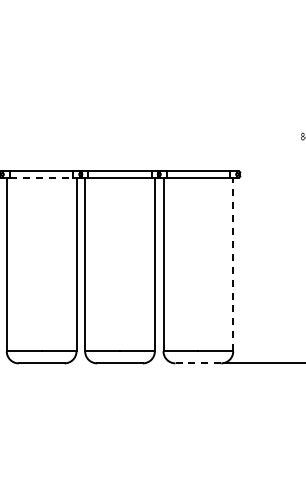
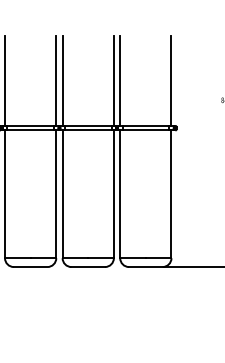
line: (6, 109) -> (4, 80), added
line: (76, 109) -> (56, 80), added
line: (85, 109) -> (62, 80), added
line: (154, 109) -> (113, 80), added
line: (163, 109) -> (120, 80), added
line: (233, 109) -> (171, 80), added
line: (41, 177) -> (30, 130), dashed -> solid
line: (233, 264) -> (171, 194), dashed -> solid
line: (198, 363) -> (145, 267), dashed -> solid

